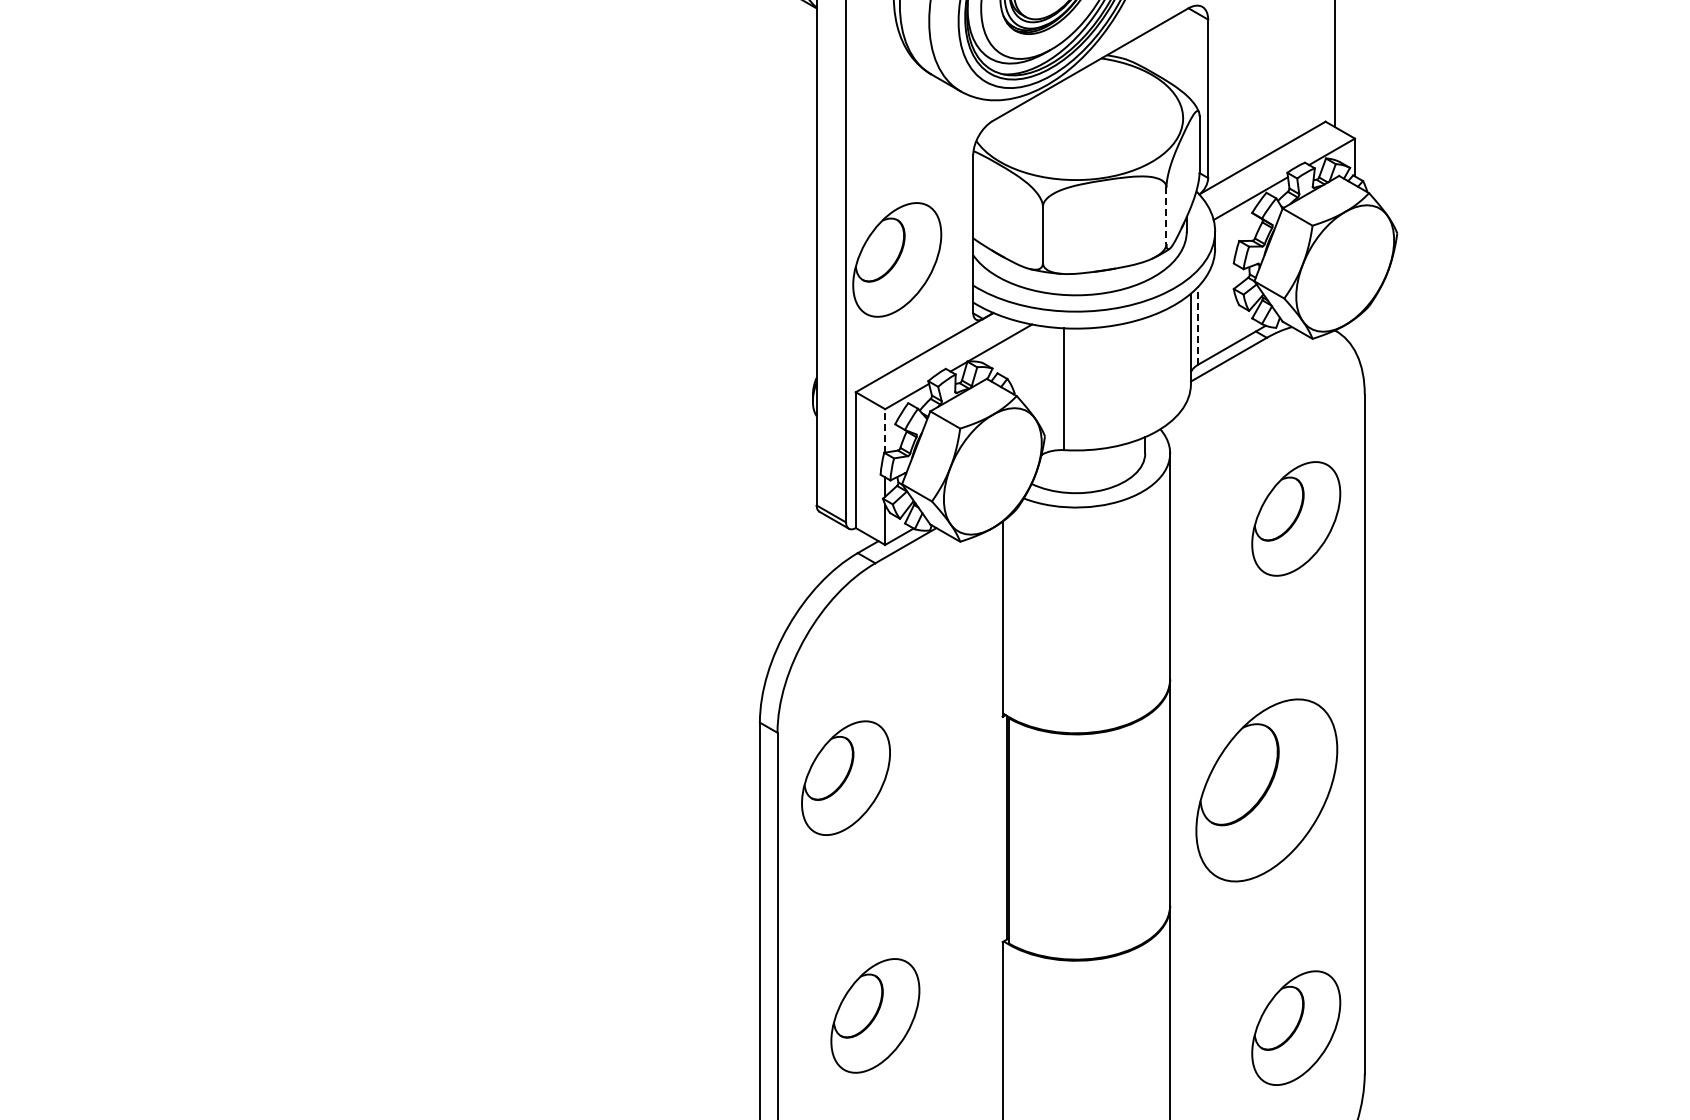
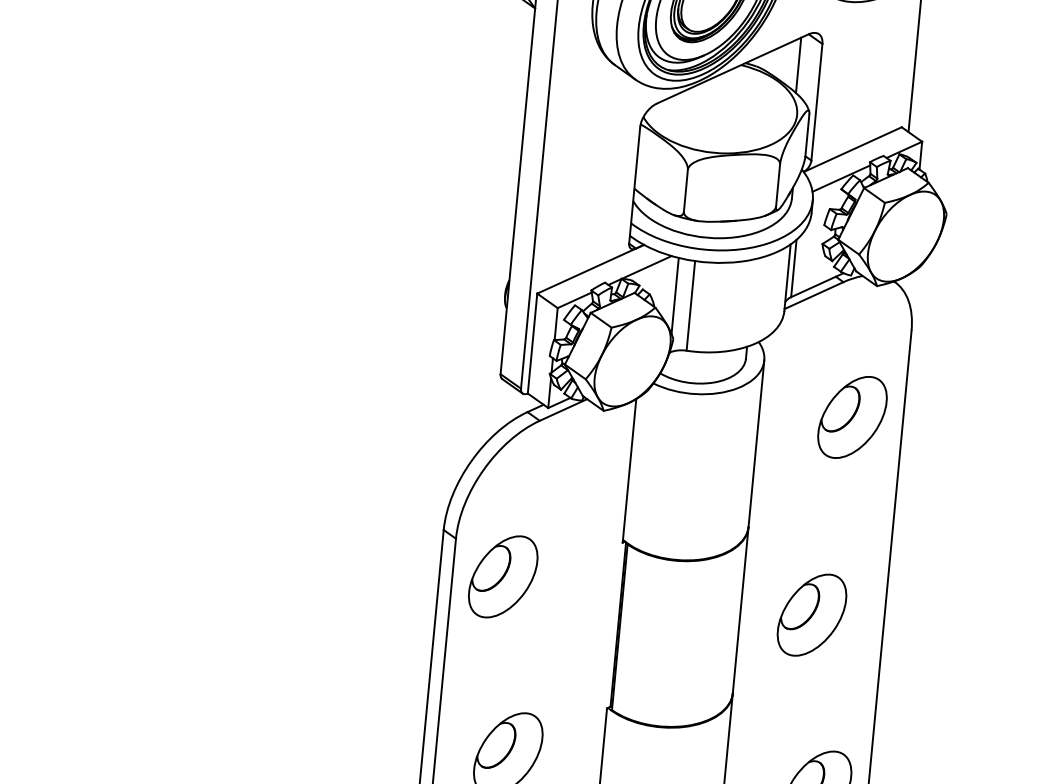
line: (1178, 51) -> (798, 65), added
line: (1166, 216) -> (778, 185), dashed -> solid
part: (897, 259) -> (577, 198), removed
line: (1198, 325) -> (794, 268), dashed -> solid
line: (1041, 377) -> (674, 295), added
line: (885, 430) -> (556, 323), dashed -> solid
part: (1266, 790) -> (811, 615), size x0.62

